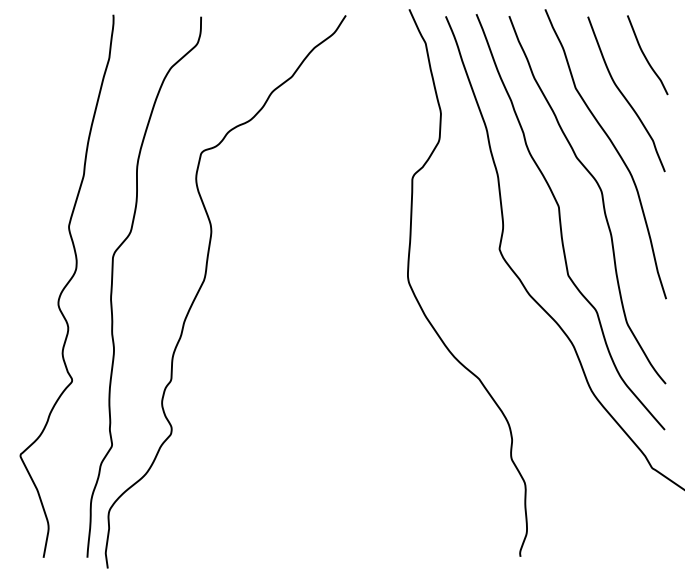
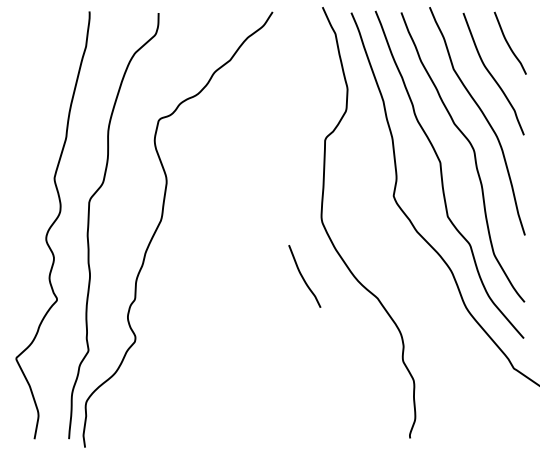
curve: (384, 351) -> (303, 276), added

